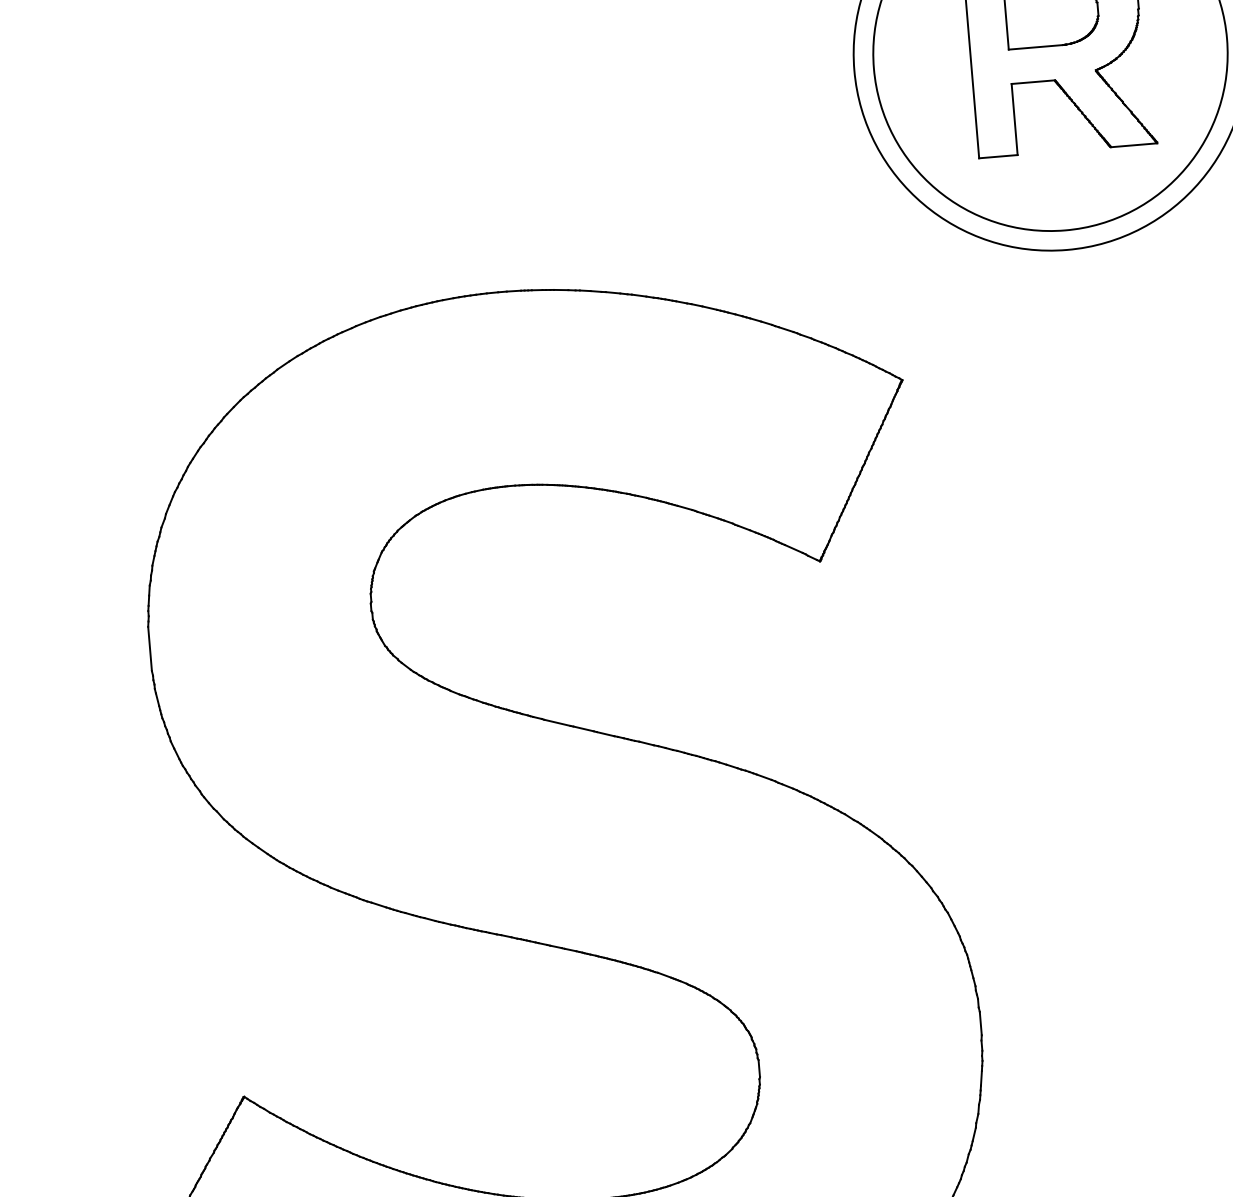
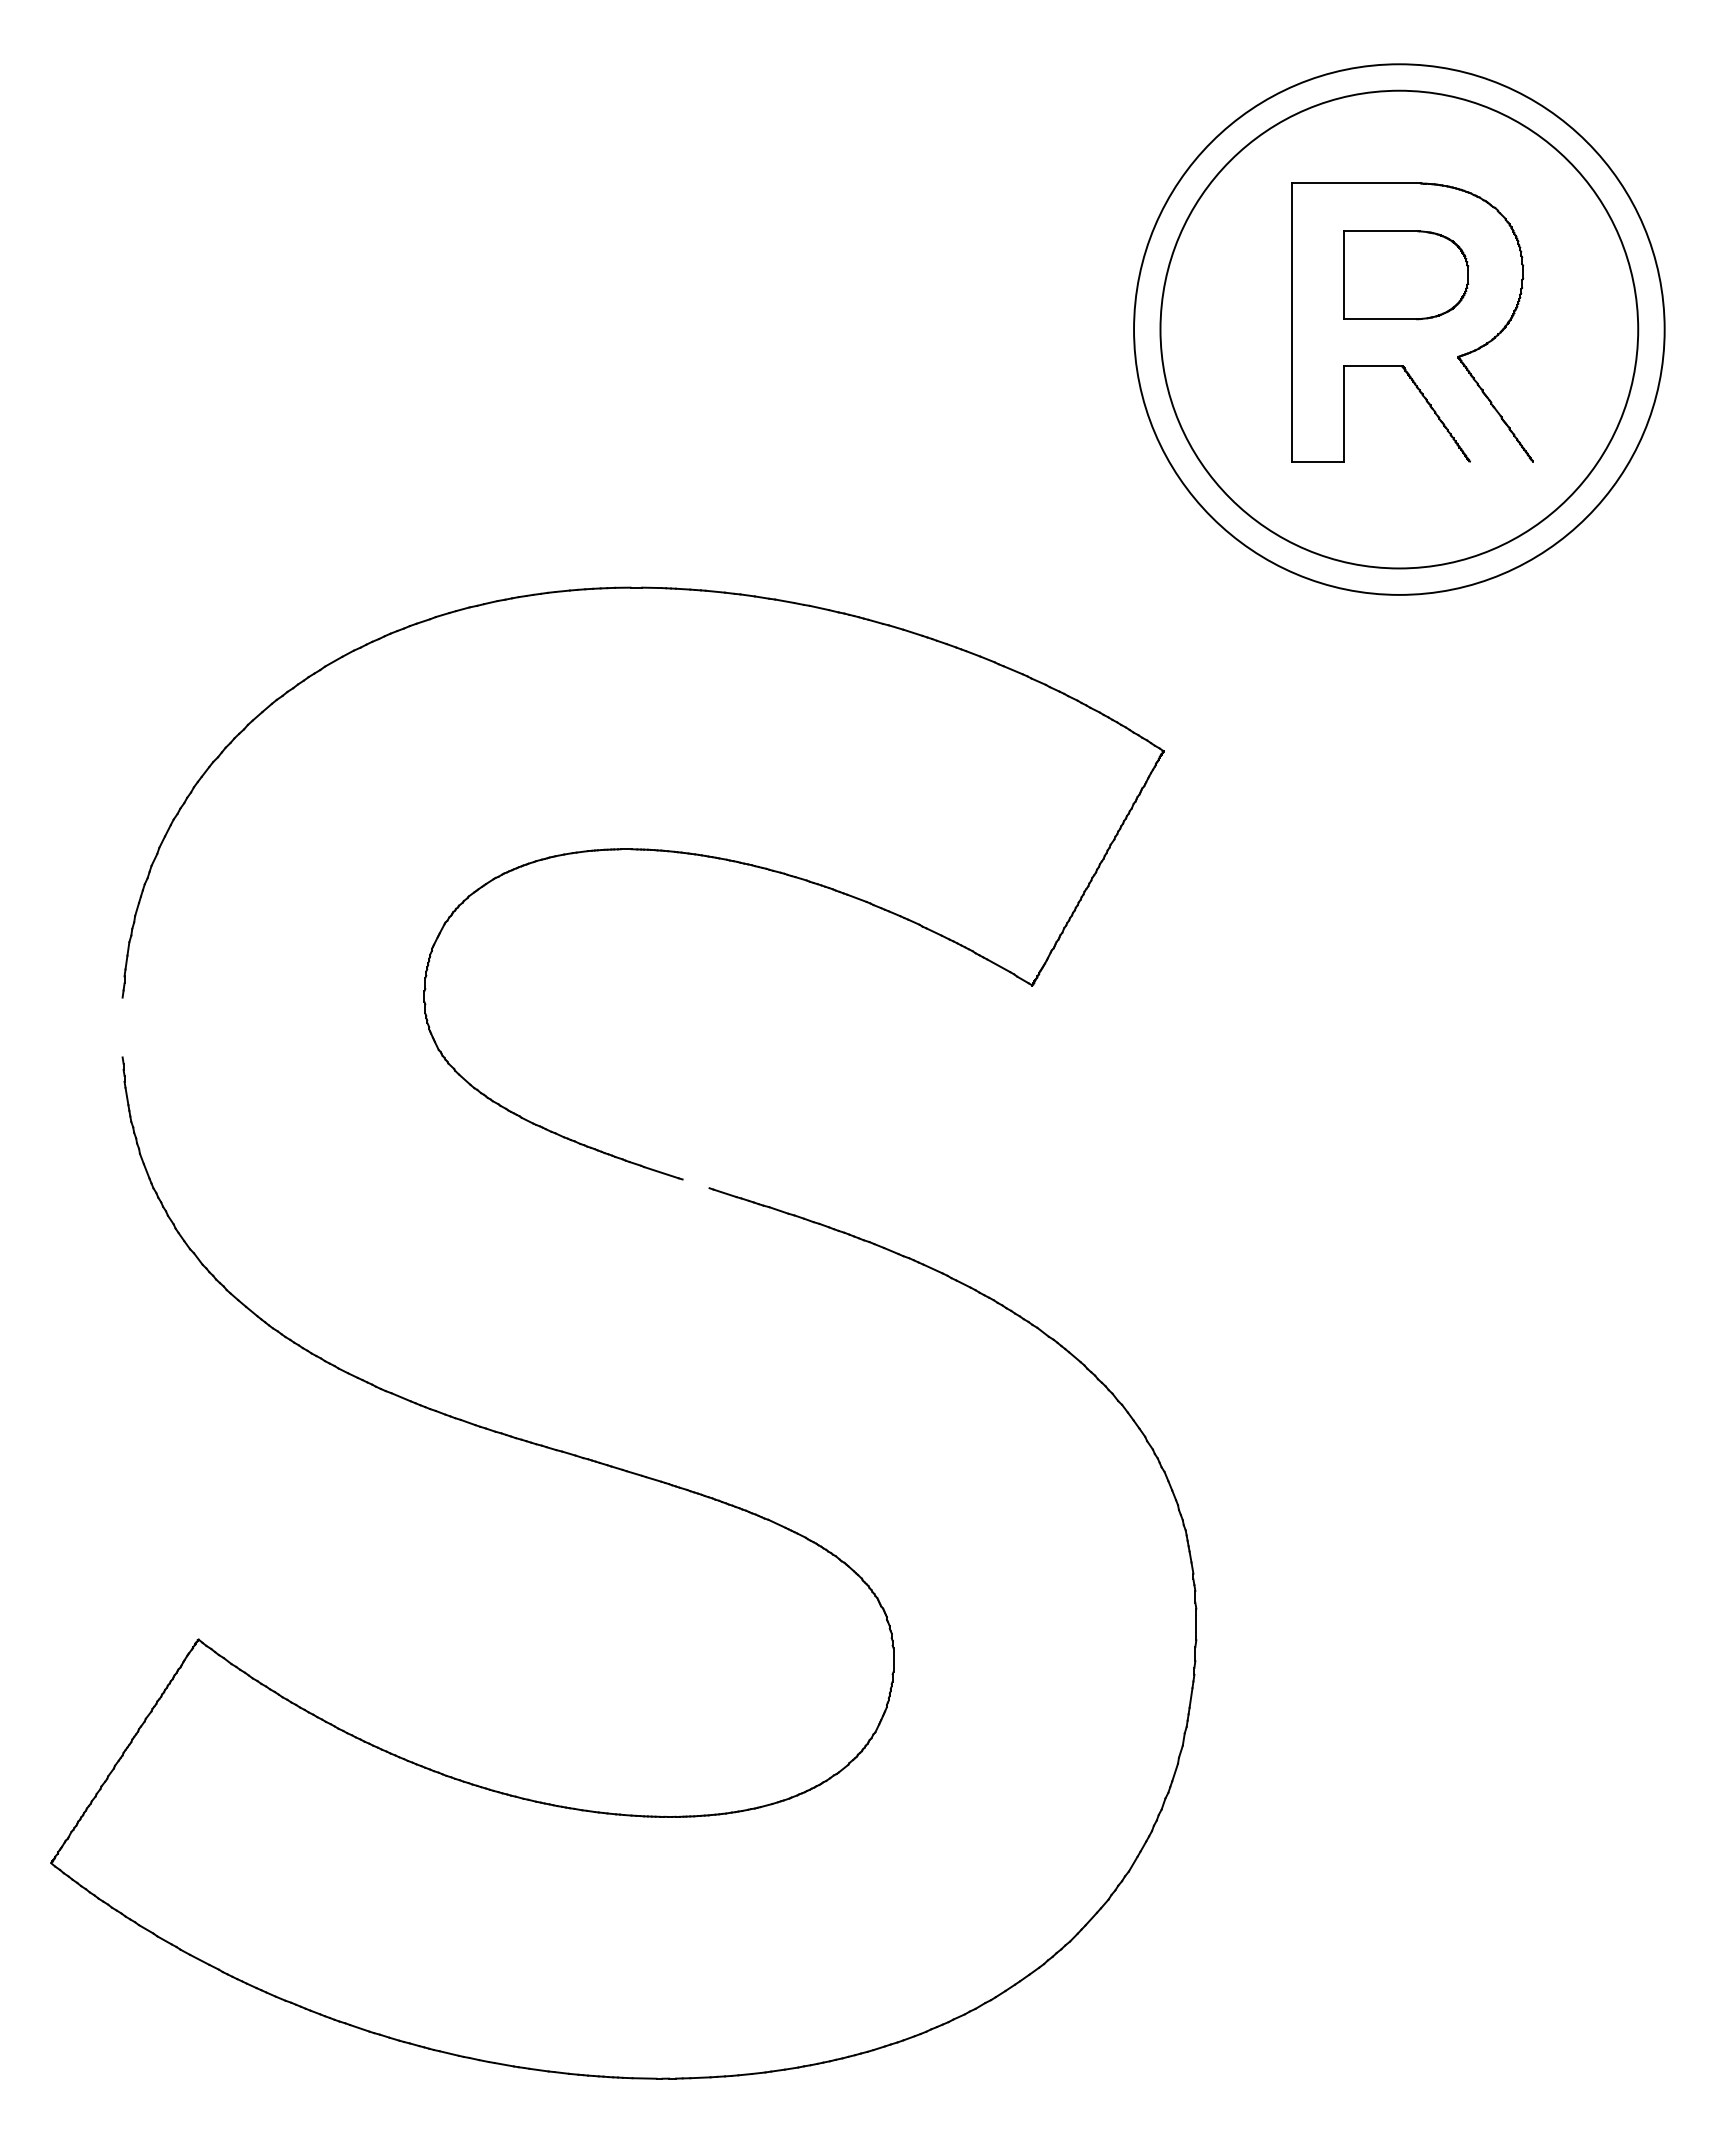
line: (1134, 144) -> (1501, 461), removed
line: (149, 648) -> (122, 1027), removed
line: (583, 728) -> (695, 1183), removed

